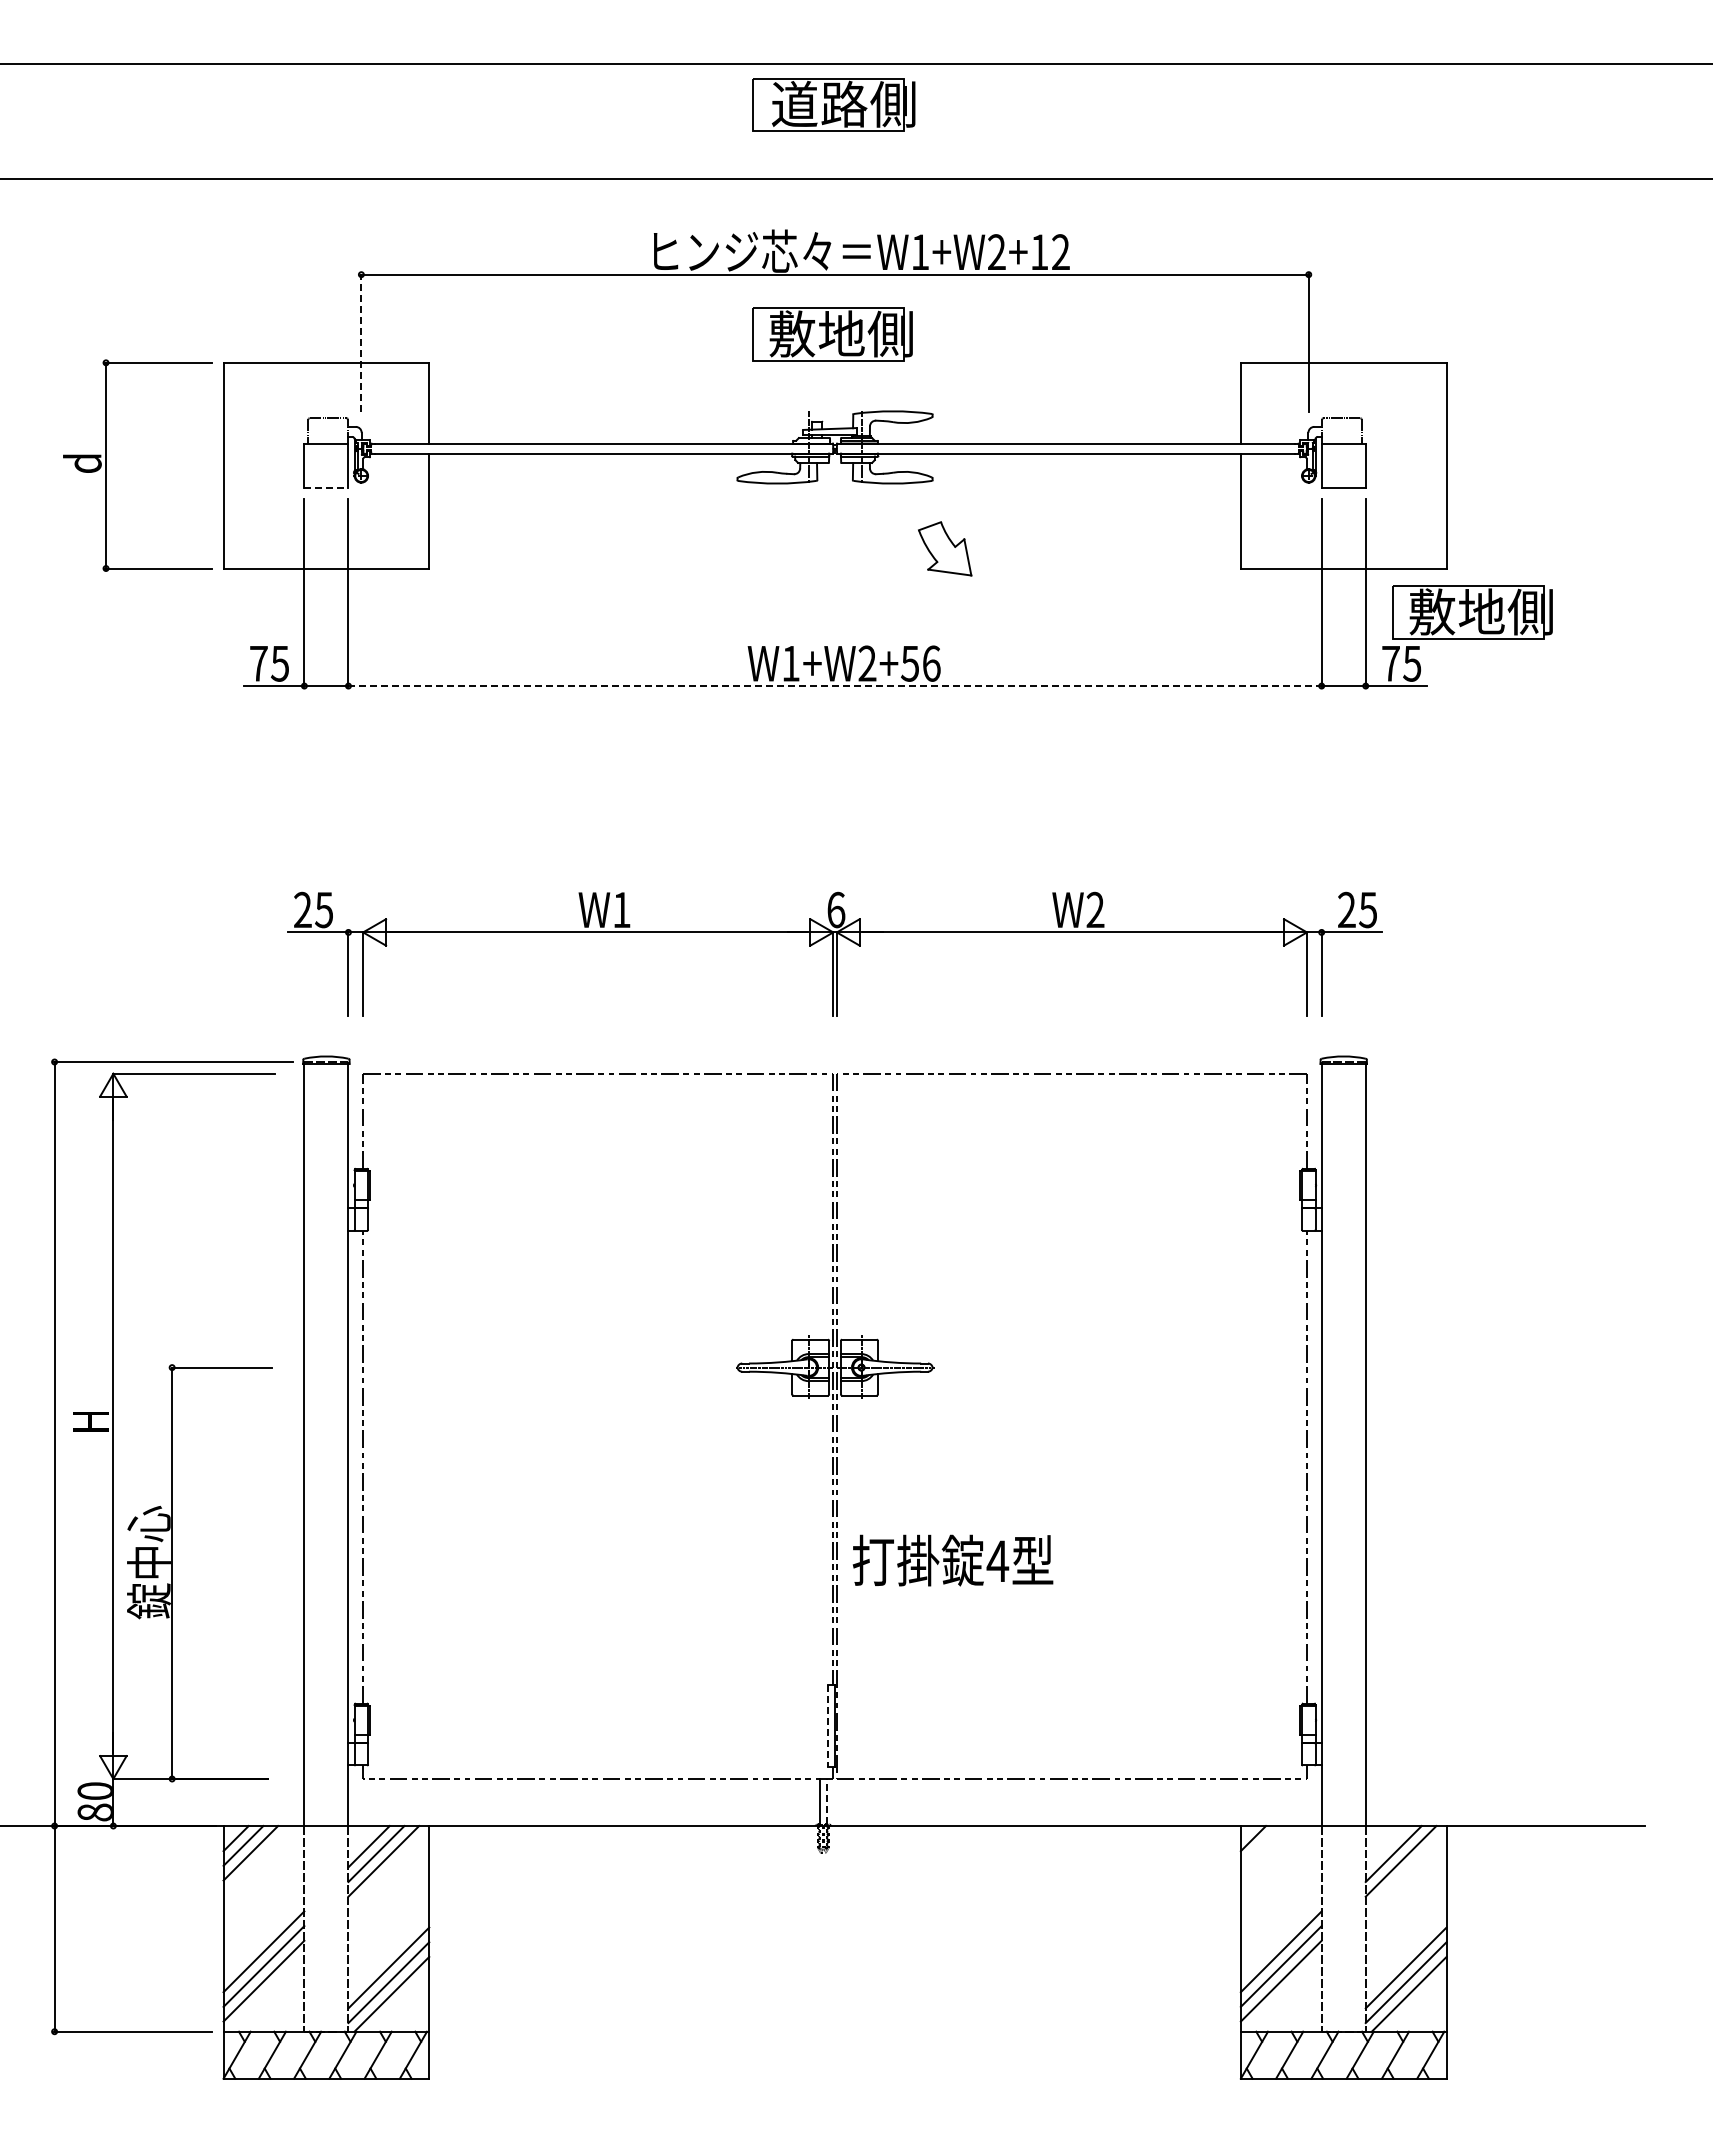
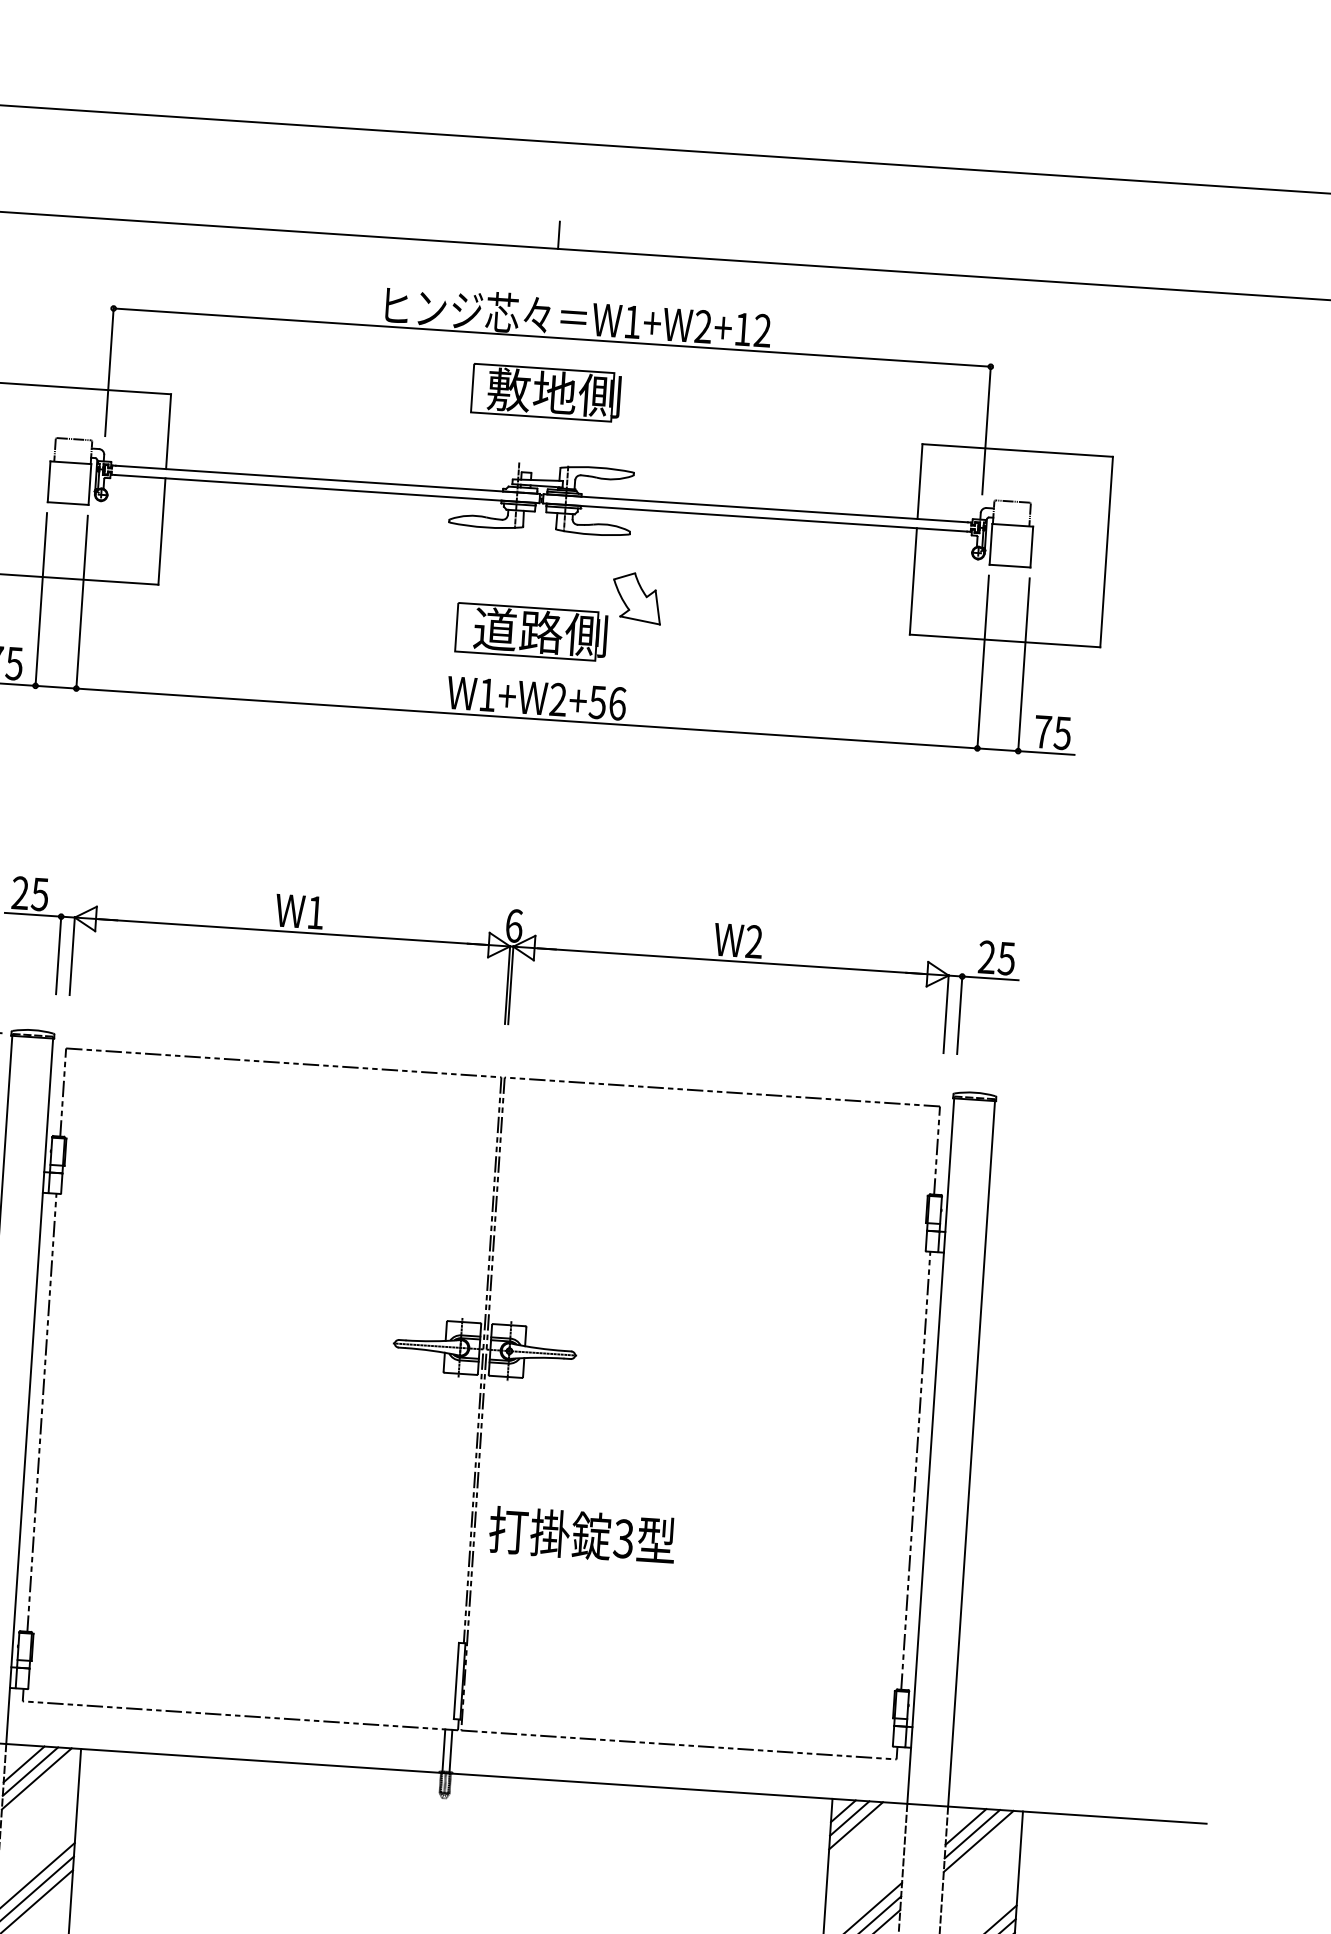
part: (833, 104) -> (531, 631), moved
line: (835, 163) -> (559, 234), added
line: (361, 342) -> (109, 371), dashed -> solid
line: (326, 487) -> (68, 503), dashed -> solid
part: (1472, 612) -> (1121, 689), removed
line: (835, 686) -> (527, 718), dashed -> solid
text: (997, 1561) -> (623, 1539), 4 -> 3
line: (828, 1726) -> (456, 1681), dashed -> solid
line: (827, 1801) -> (451, 1750), dashed -> solid
line: (1260, 1845) -> (849, 1818), added
line: (1386, 1846) -> (966, 1826), added
line: (1267, 1853) -> (855, 1825), added

